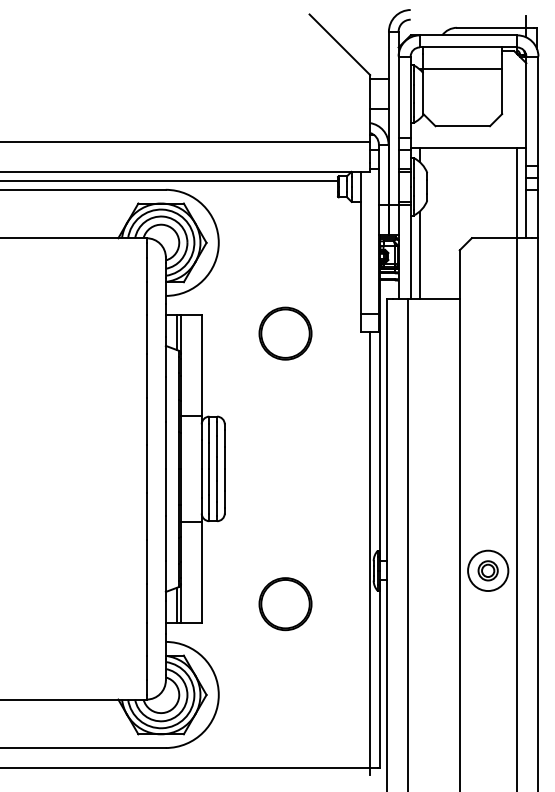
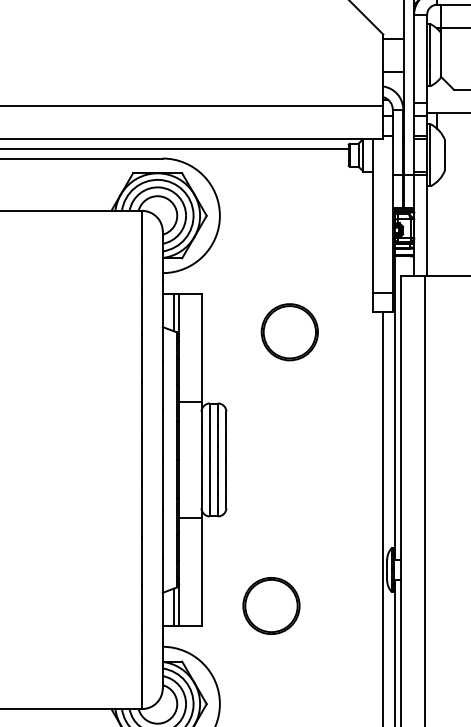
line: (419, 254) -> (436, 228), removed
part: (285, 333) -> (289, 332), moved
part: (285, 604) -> (271, 606), moved

